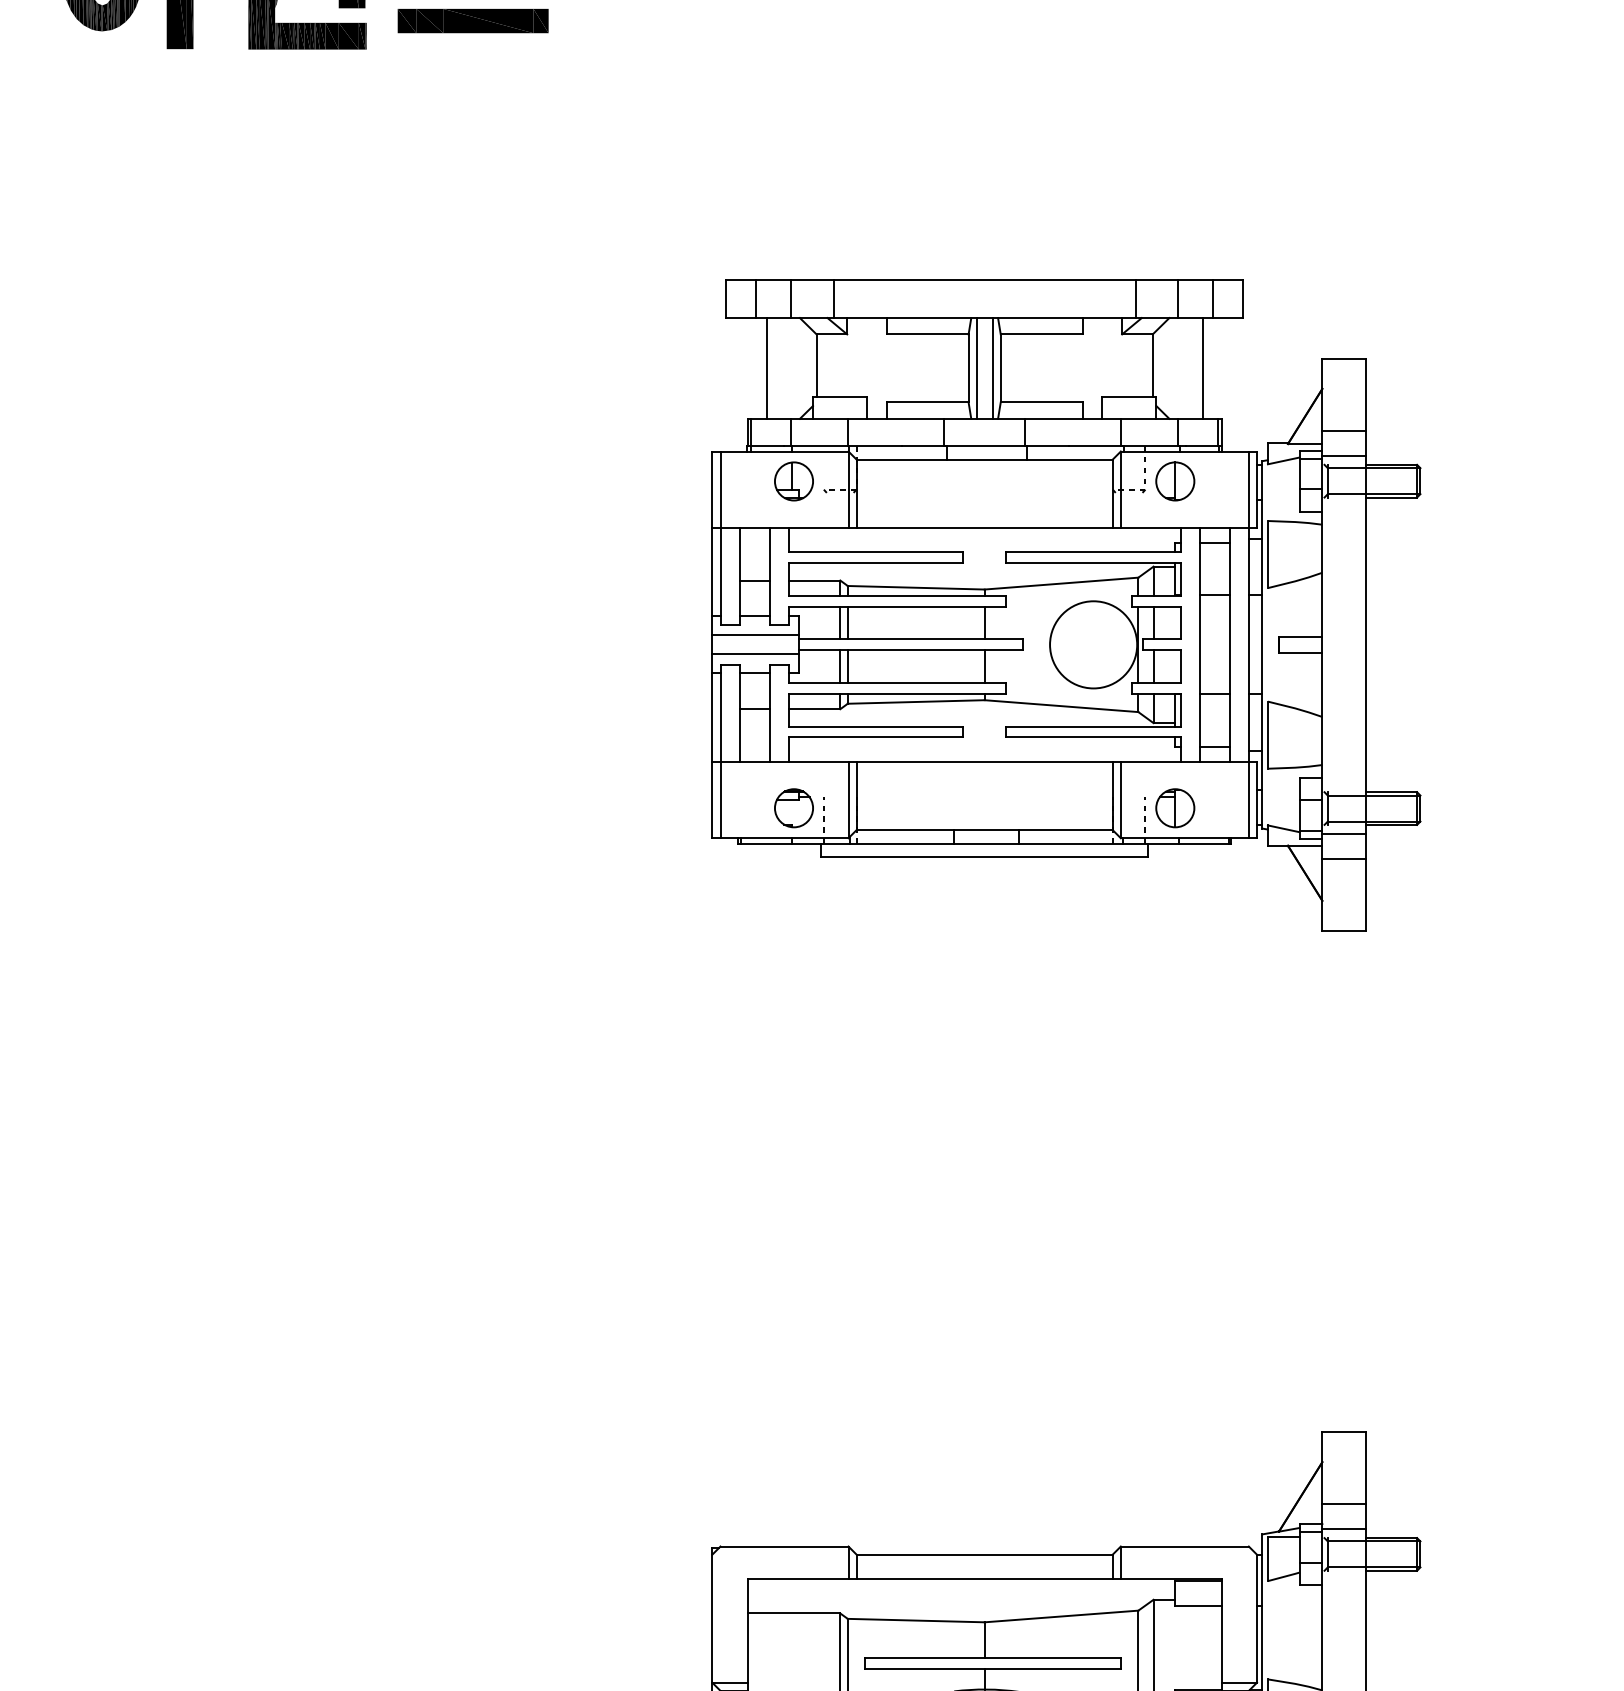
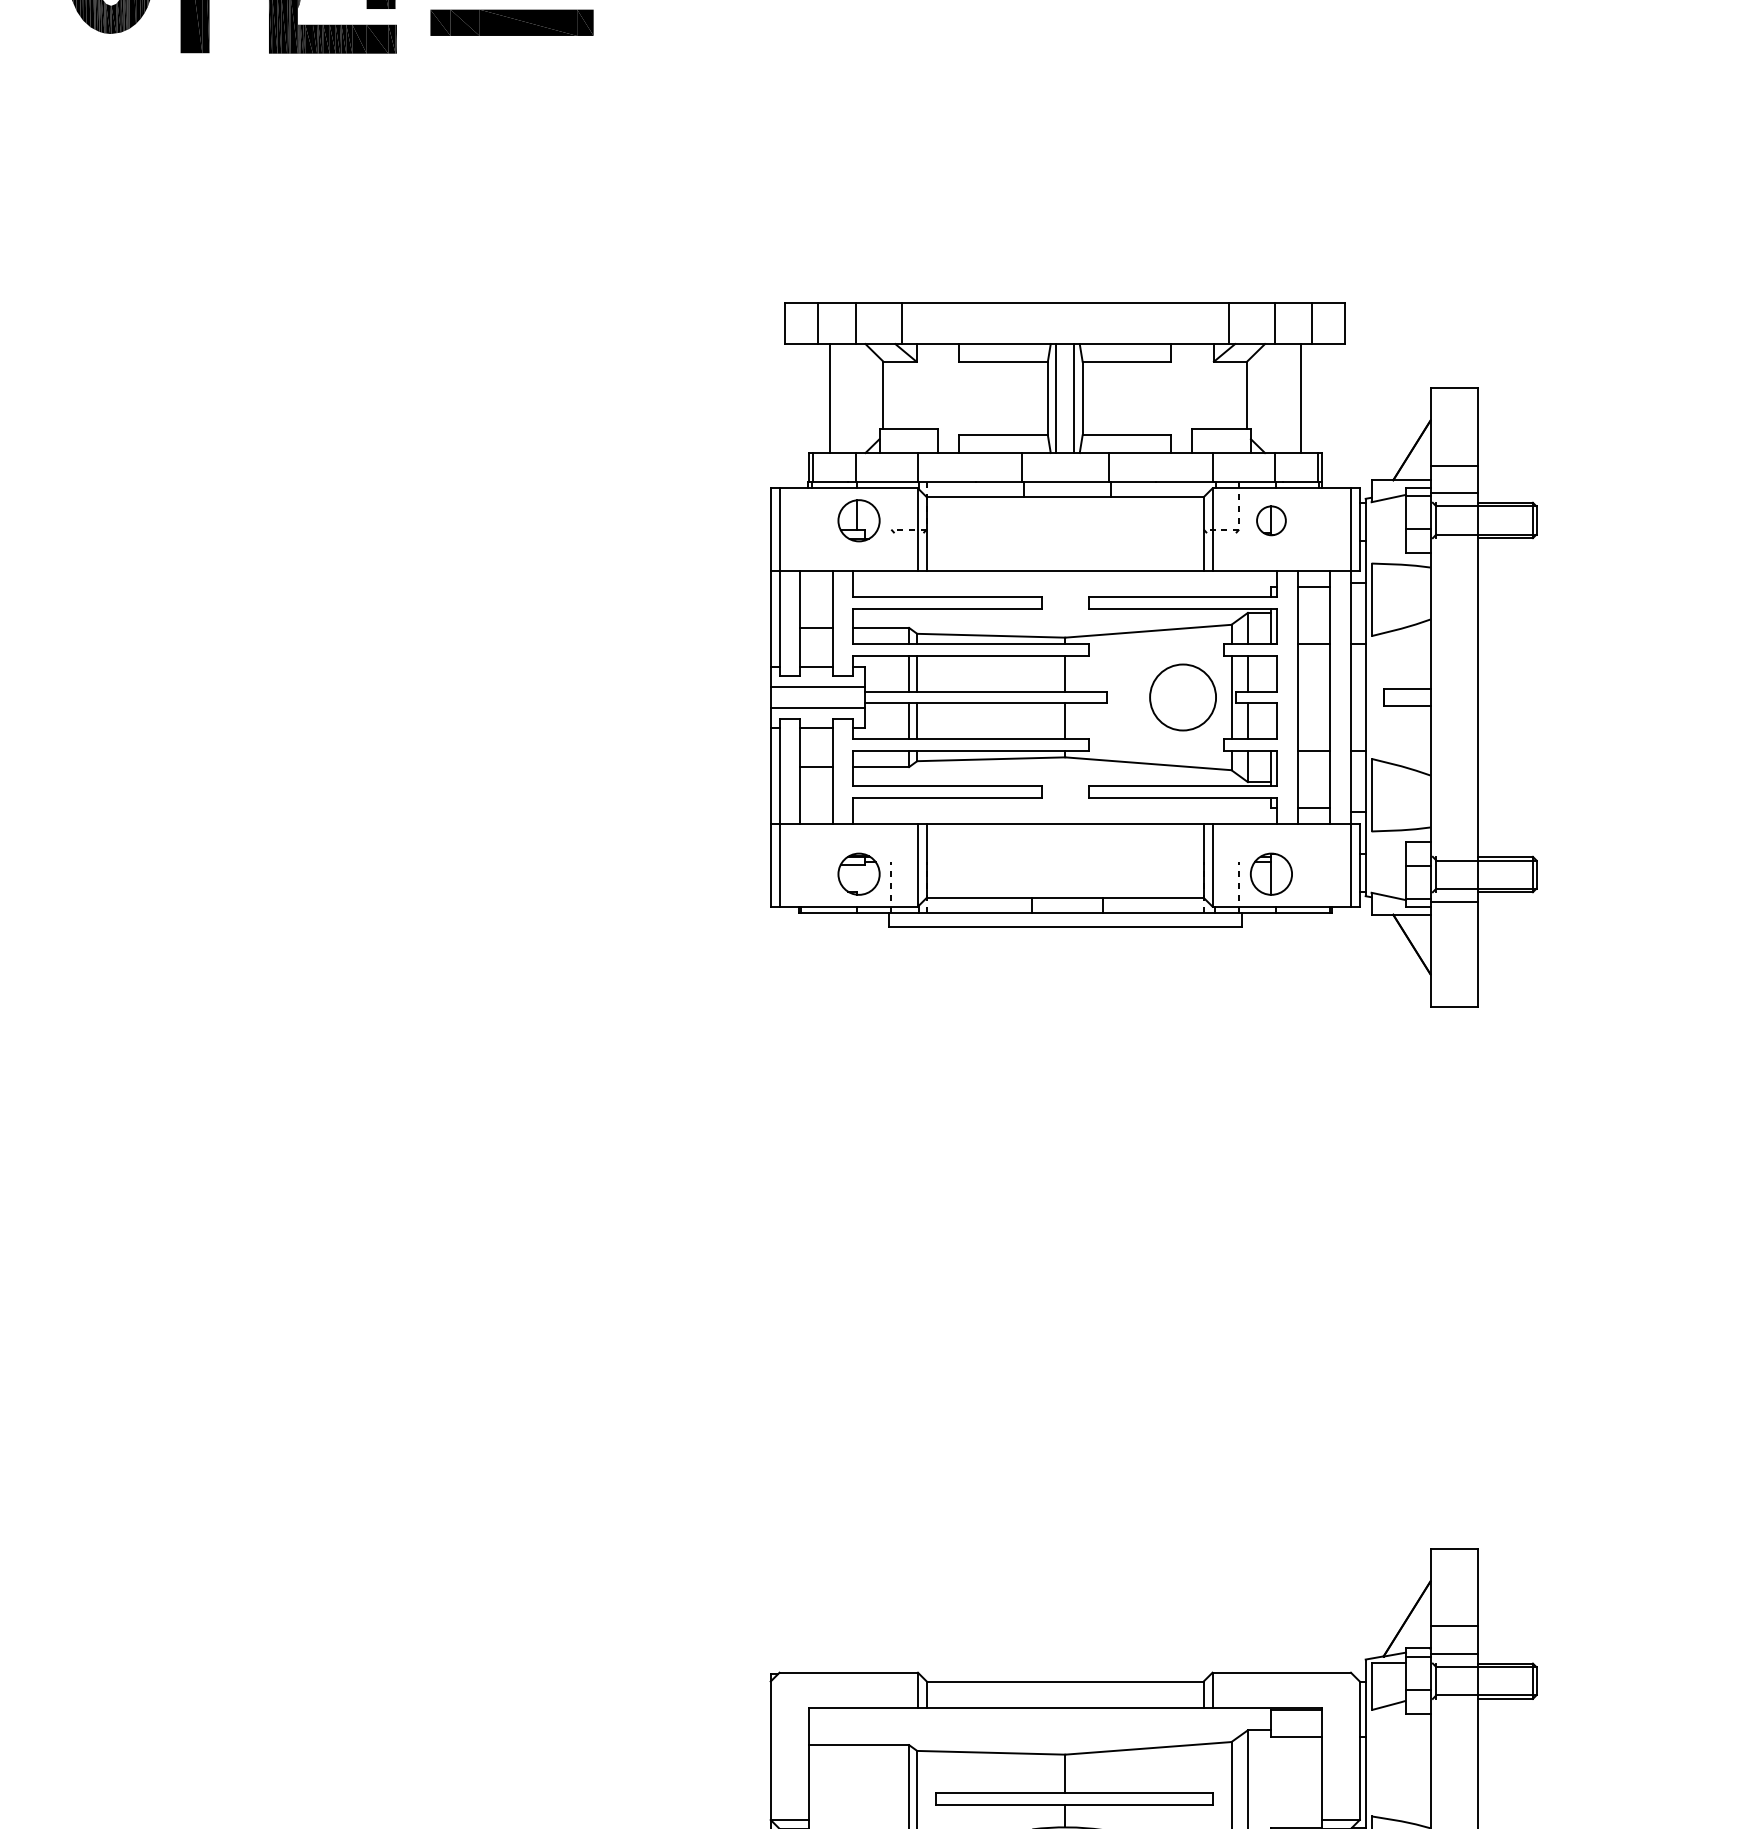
part: (1175, 481) -> (1271, 520), size x0.7
circle: (1093, 644) -> (1182, 697), size x0.7
line: (1343, 859) -> (1453, 929), removed

